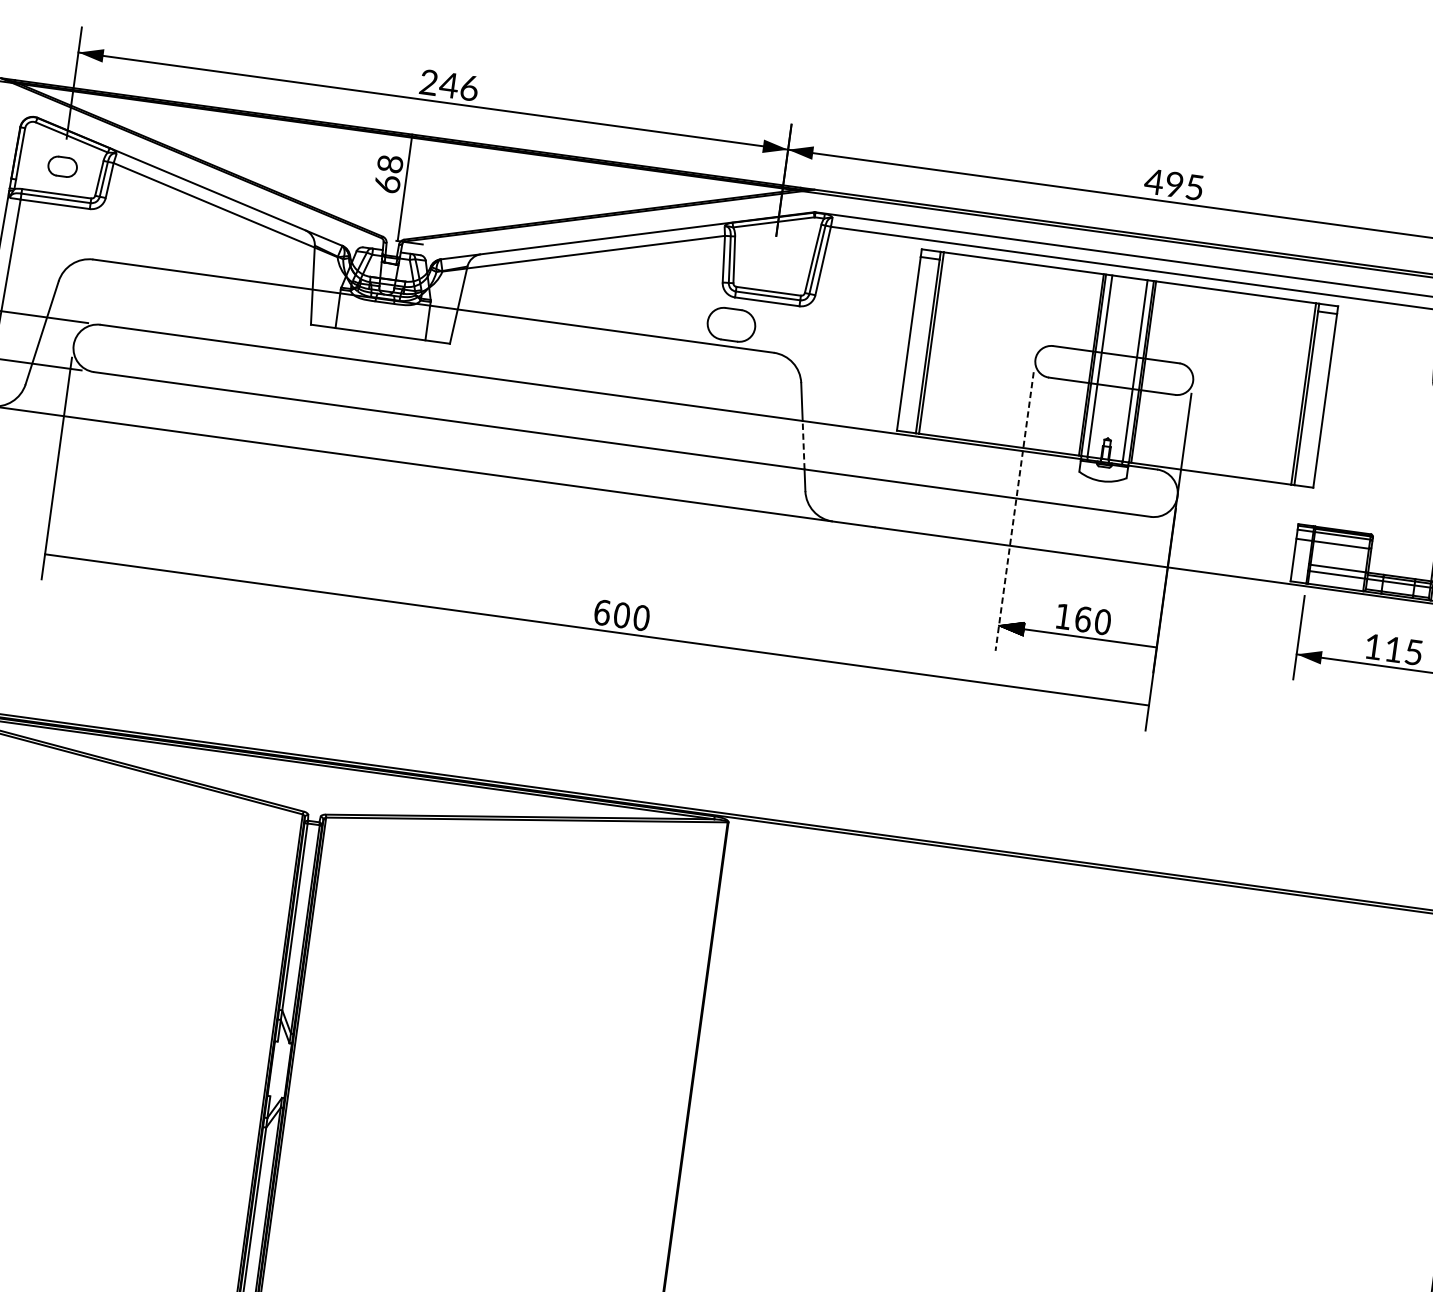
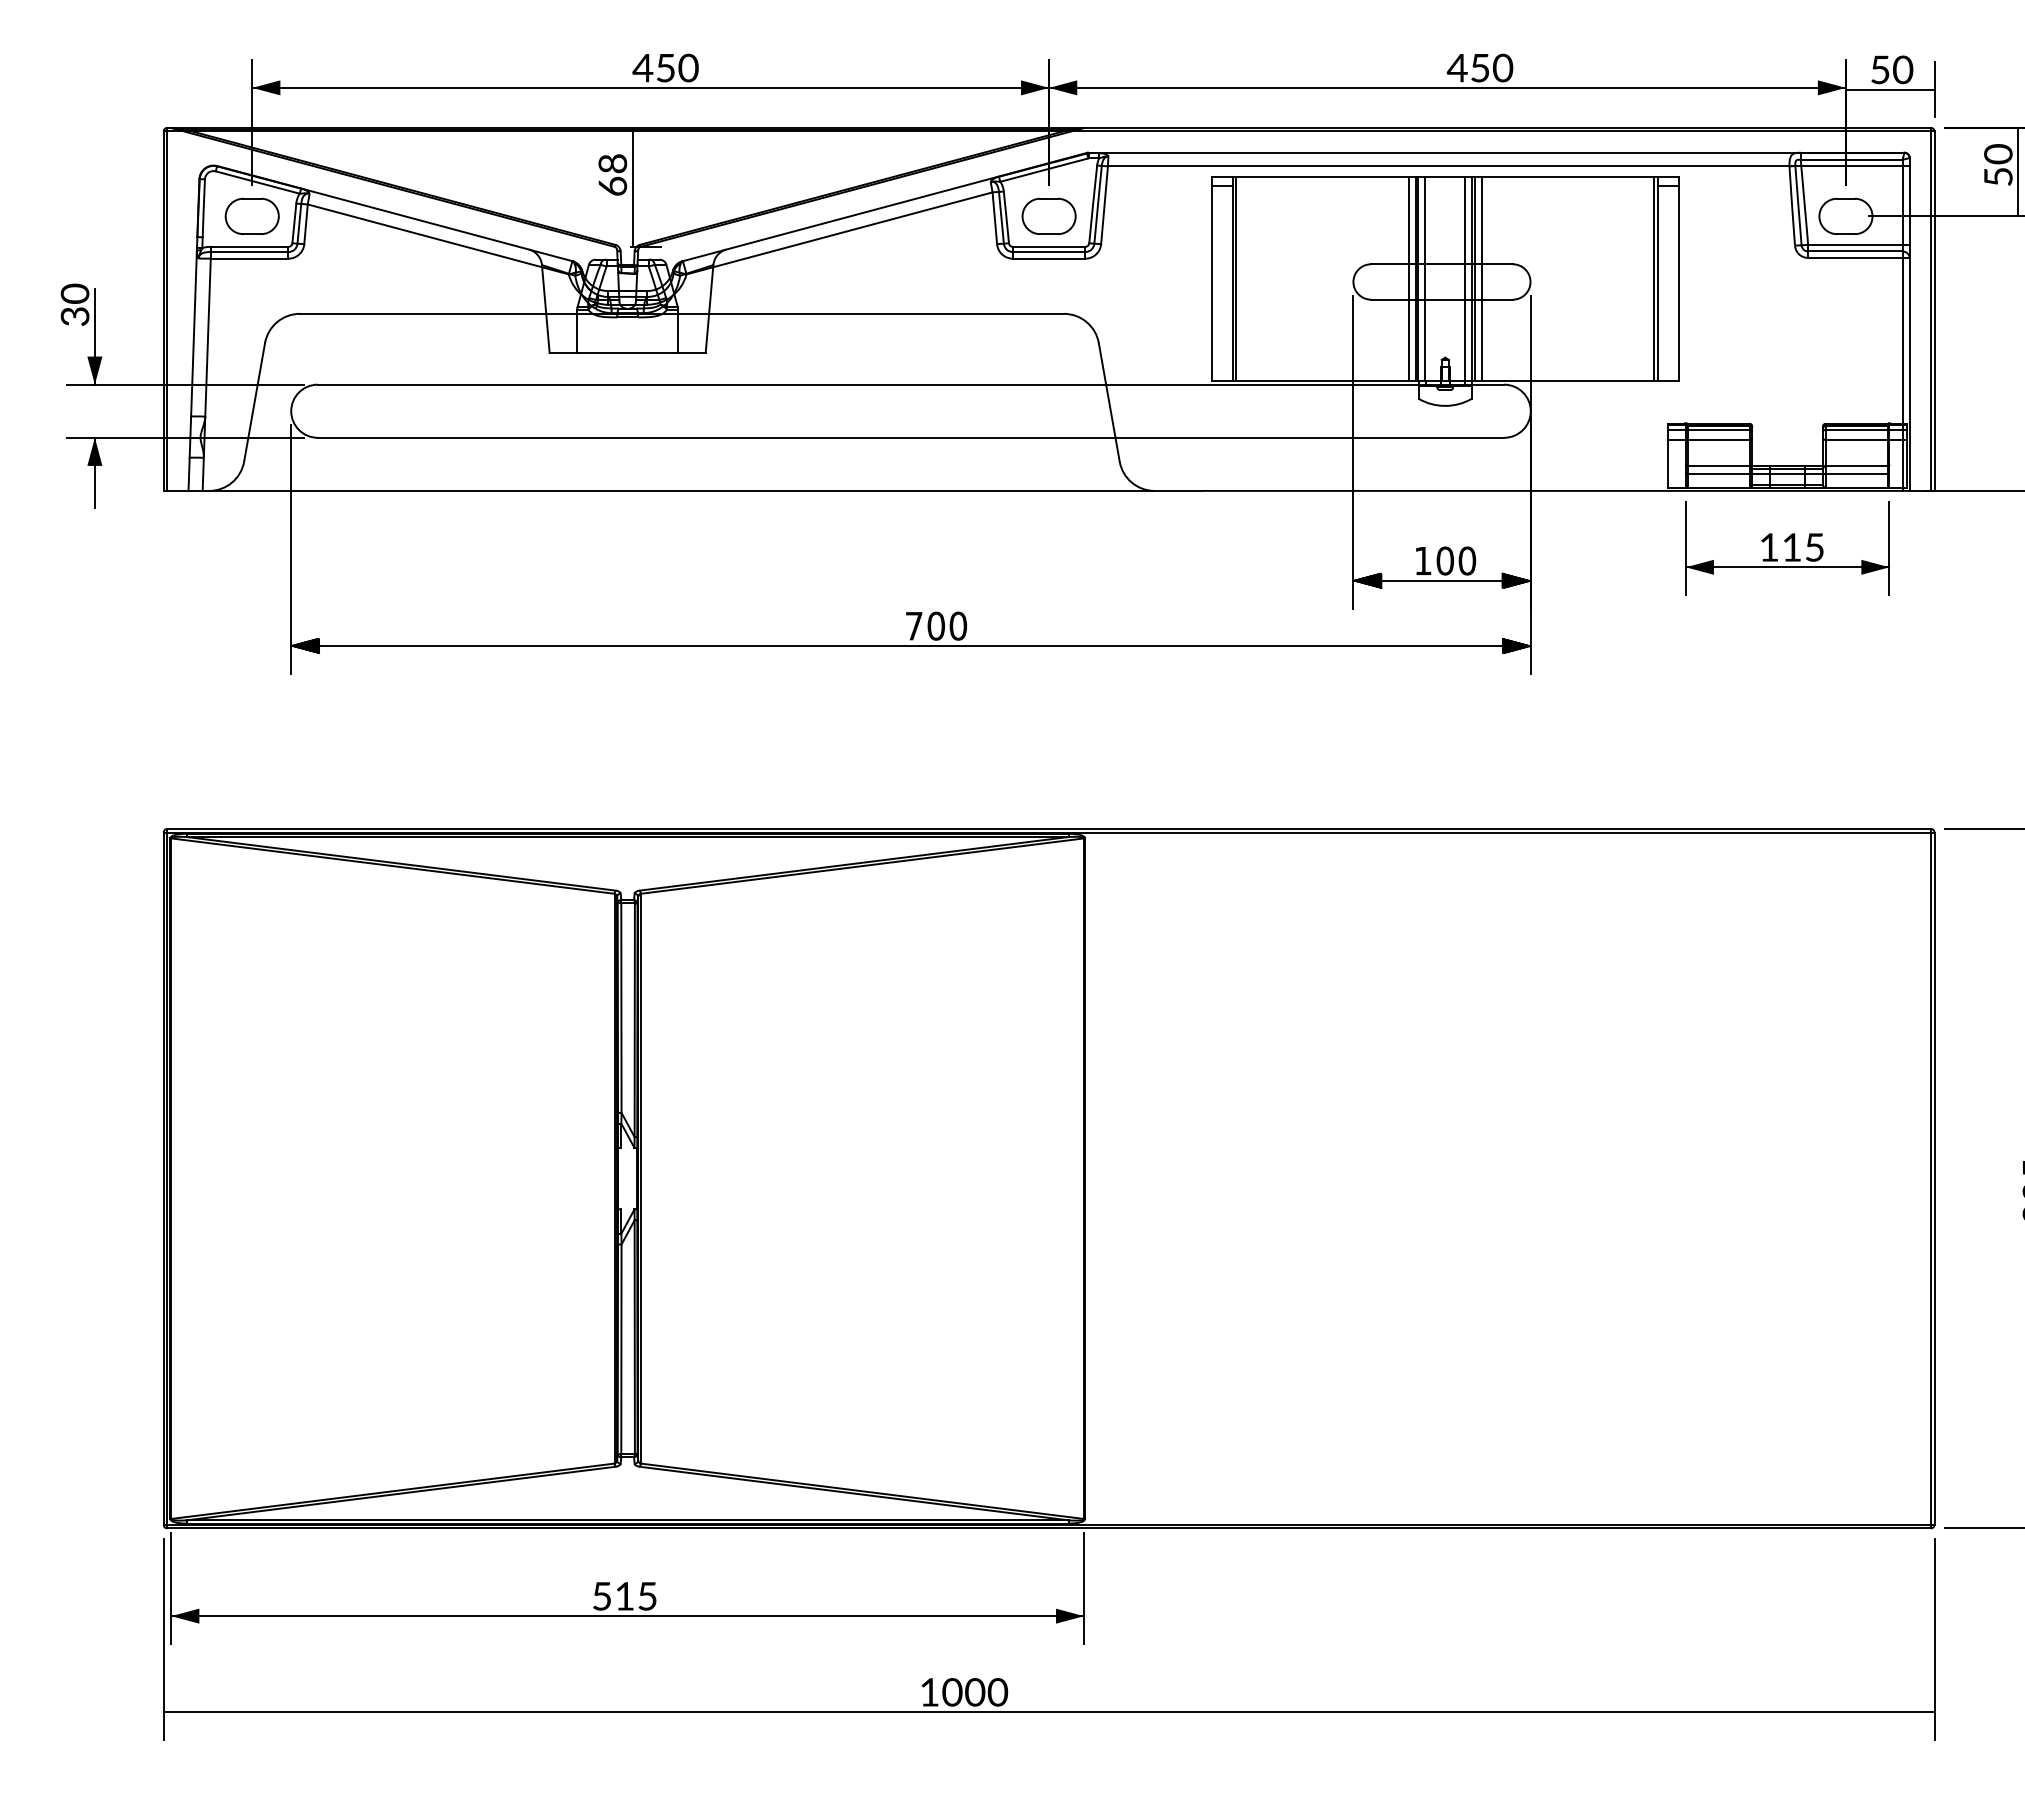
text: (448, 84) -> (665, 67), 246 -> 450
part: (62, 166) -> (251, 215), size x1.67
text: (1185, 185) -> (1492, 67), 495 -> 450
part: (731, 323) -> (1048, 215), moved
line: (1084, 364) -> (1408, 279), added
line: (1149, 373) -> (1481, 279), added
line: (803, 445) -> (1110, 411), dashed -> solid
line: (1014, 511) -> (1353, 452), dashed -> solid
hatch: (57, 555) -> (305, 645), added
text: (602, 612) -> (914, 625), 600 -> 700
text: (1083, 618) -> (1445, 560), 160 -> 100
hatch: (1144, 645) -> (1516, 580), added
hatch: (1136, 703) -> (1516, 645), added

